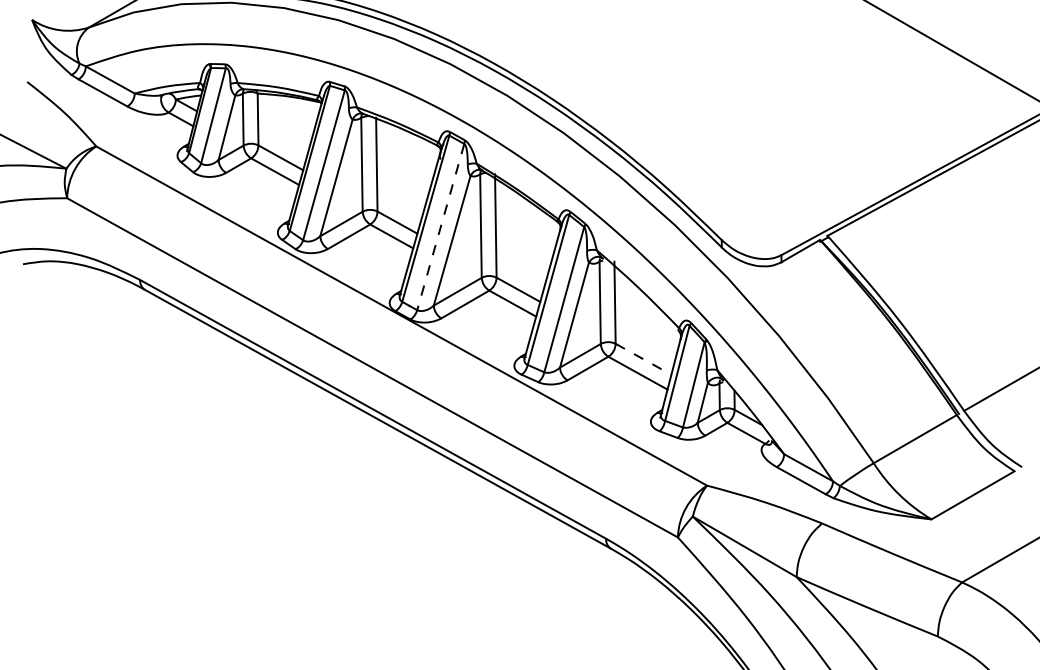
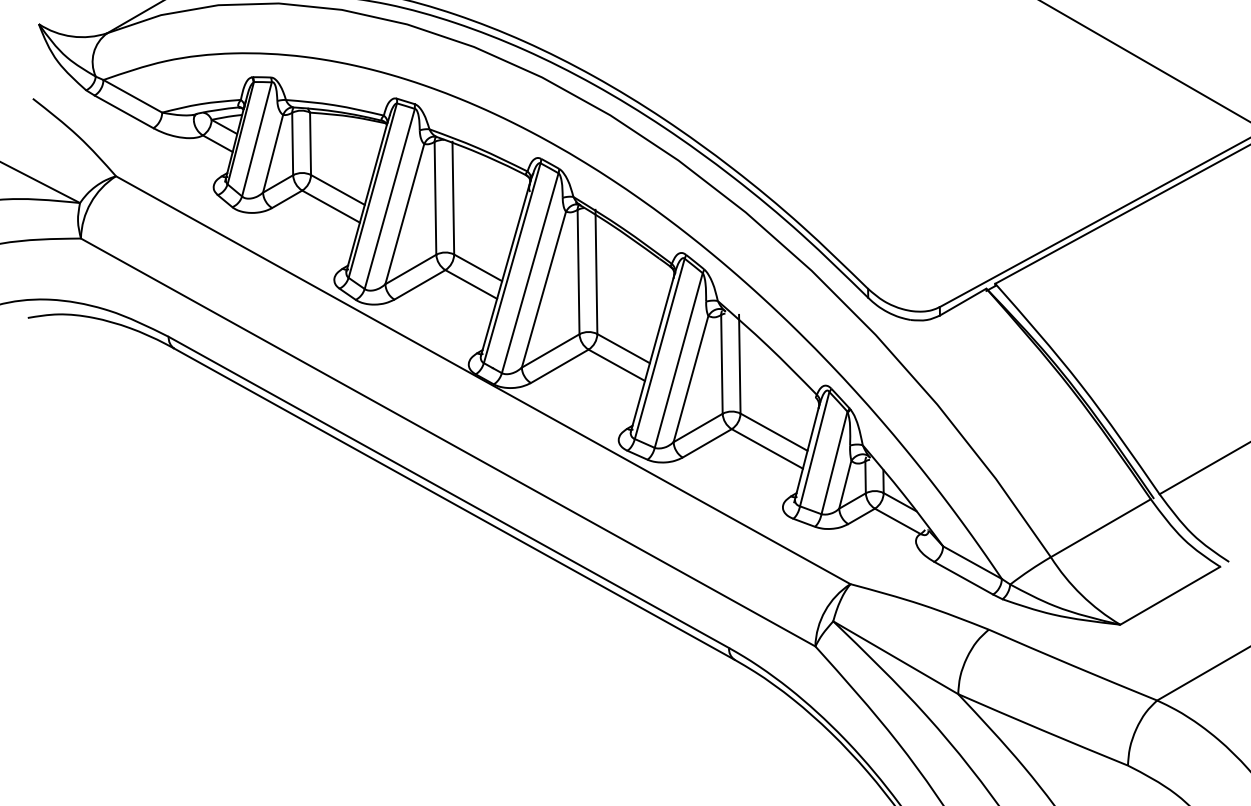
line: (440, 227) -> (530, 273), dashed -> solid
line: (643, 359) -> (774, 432), dashed -> solid

